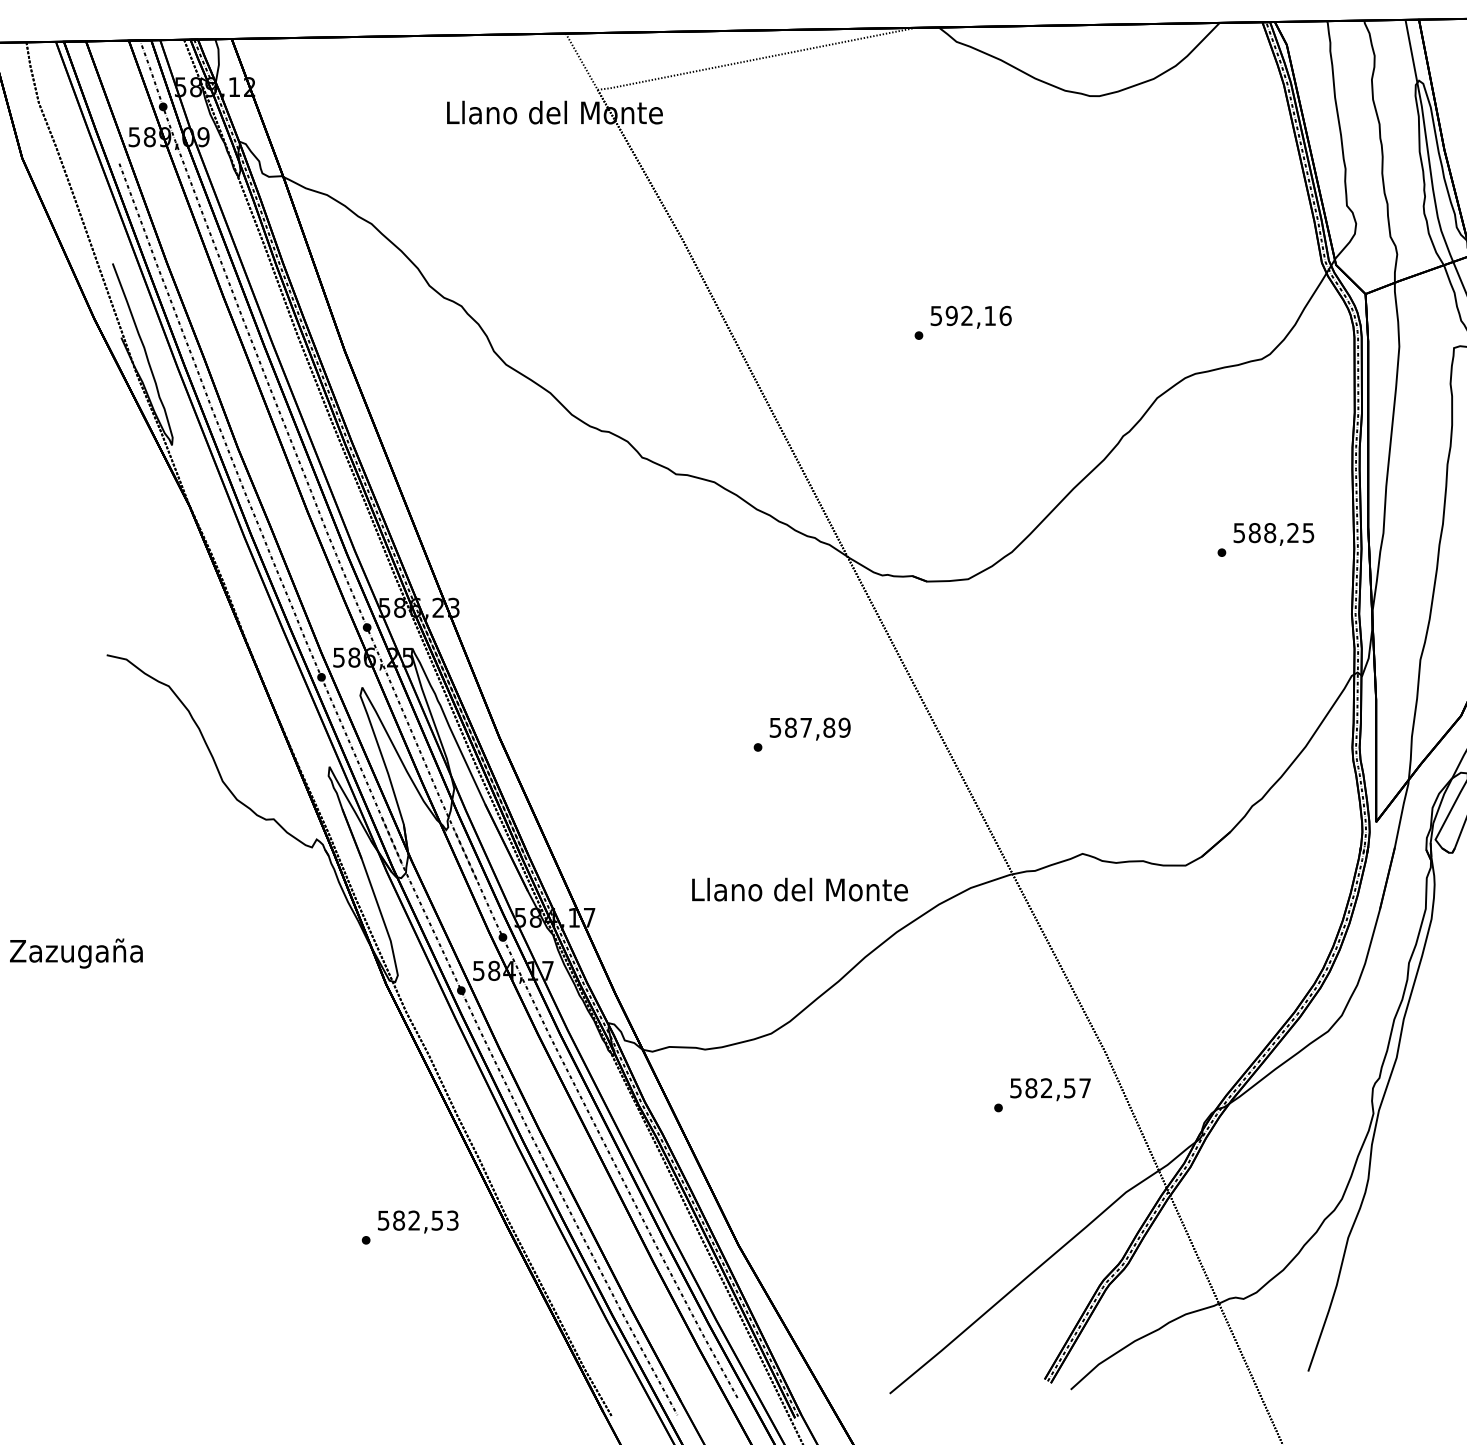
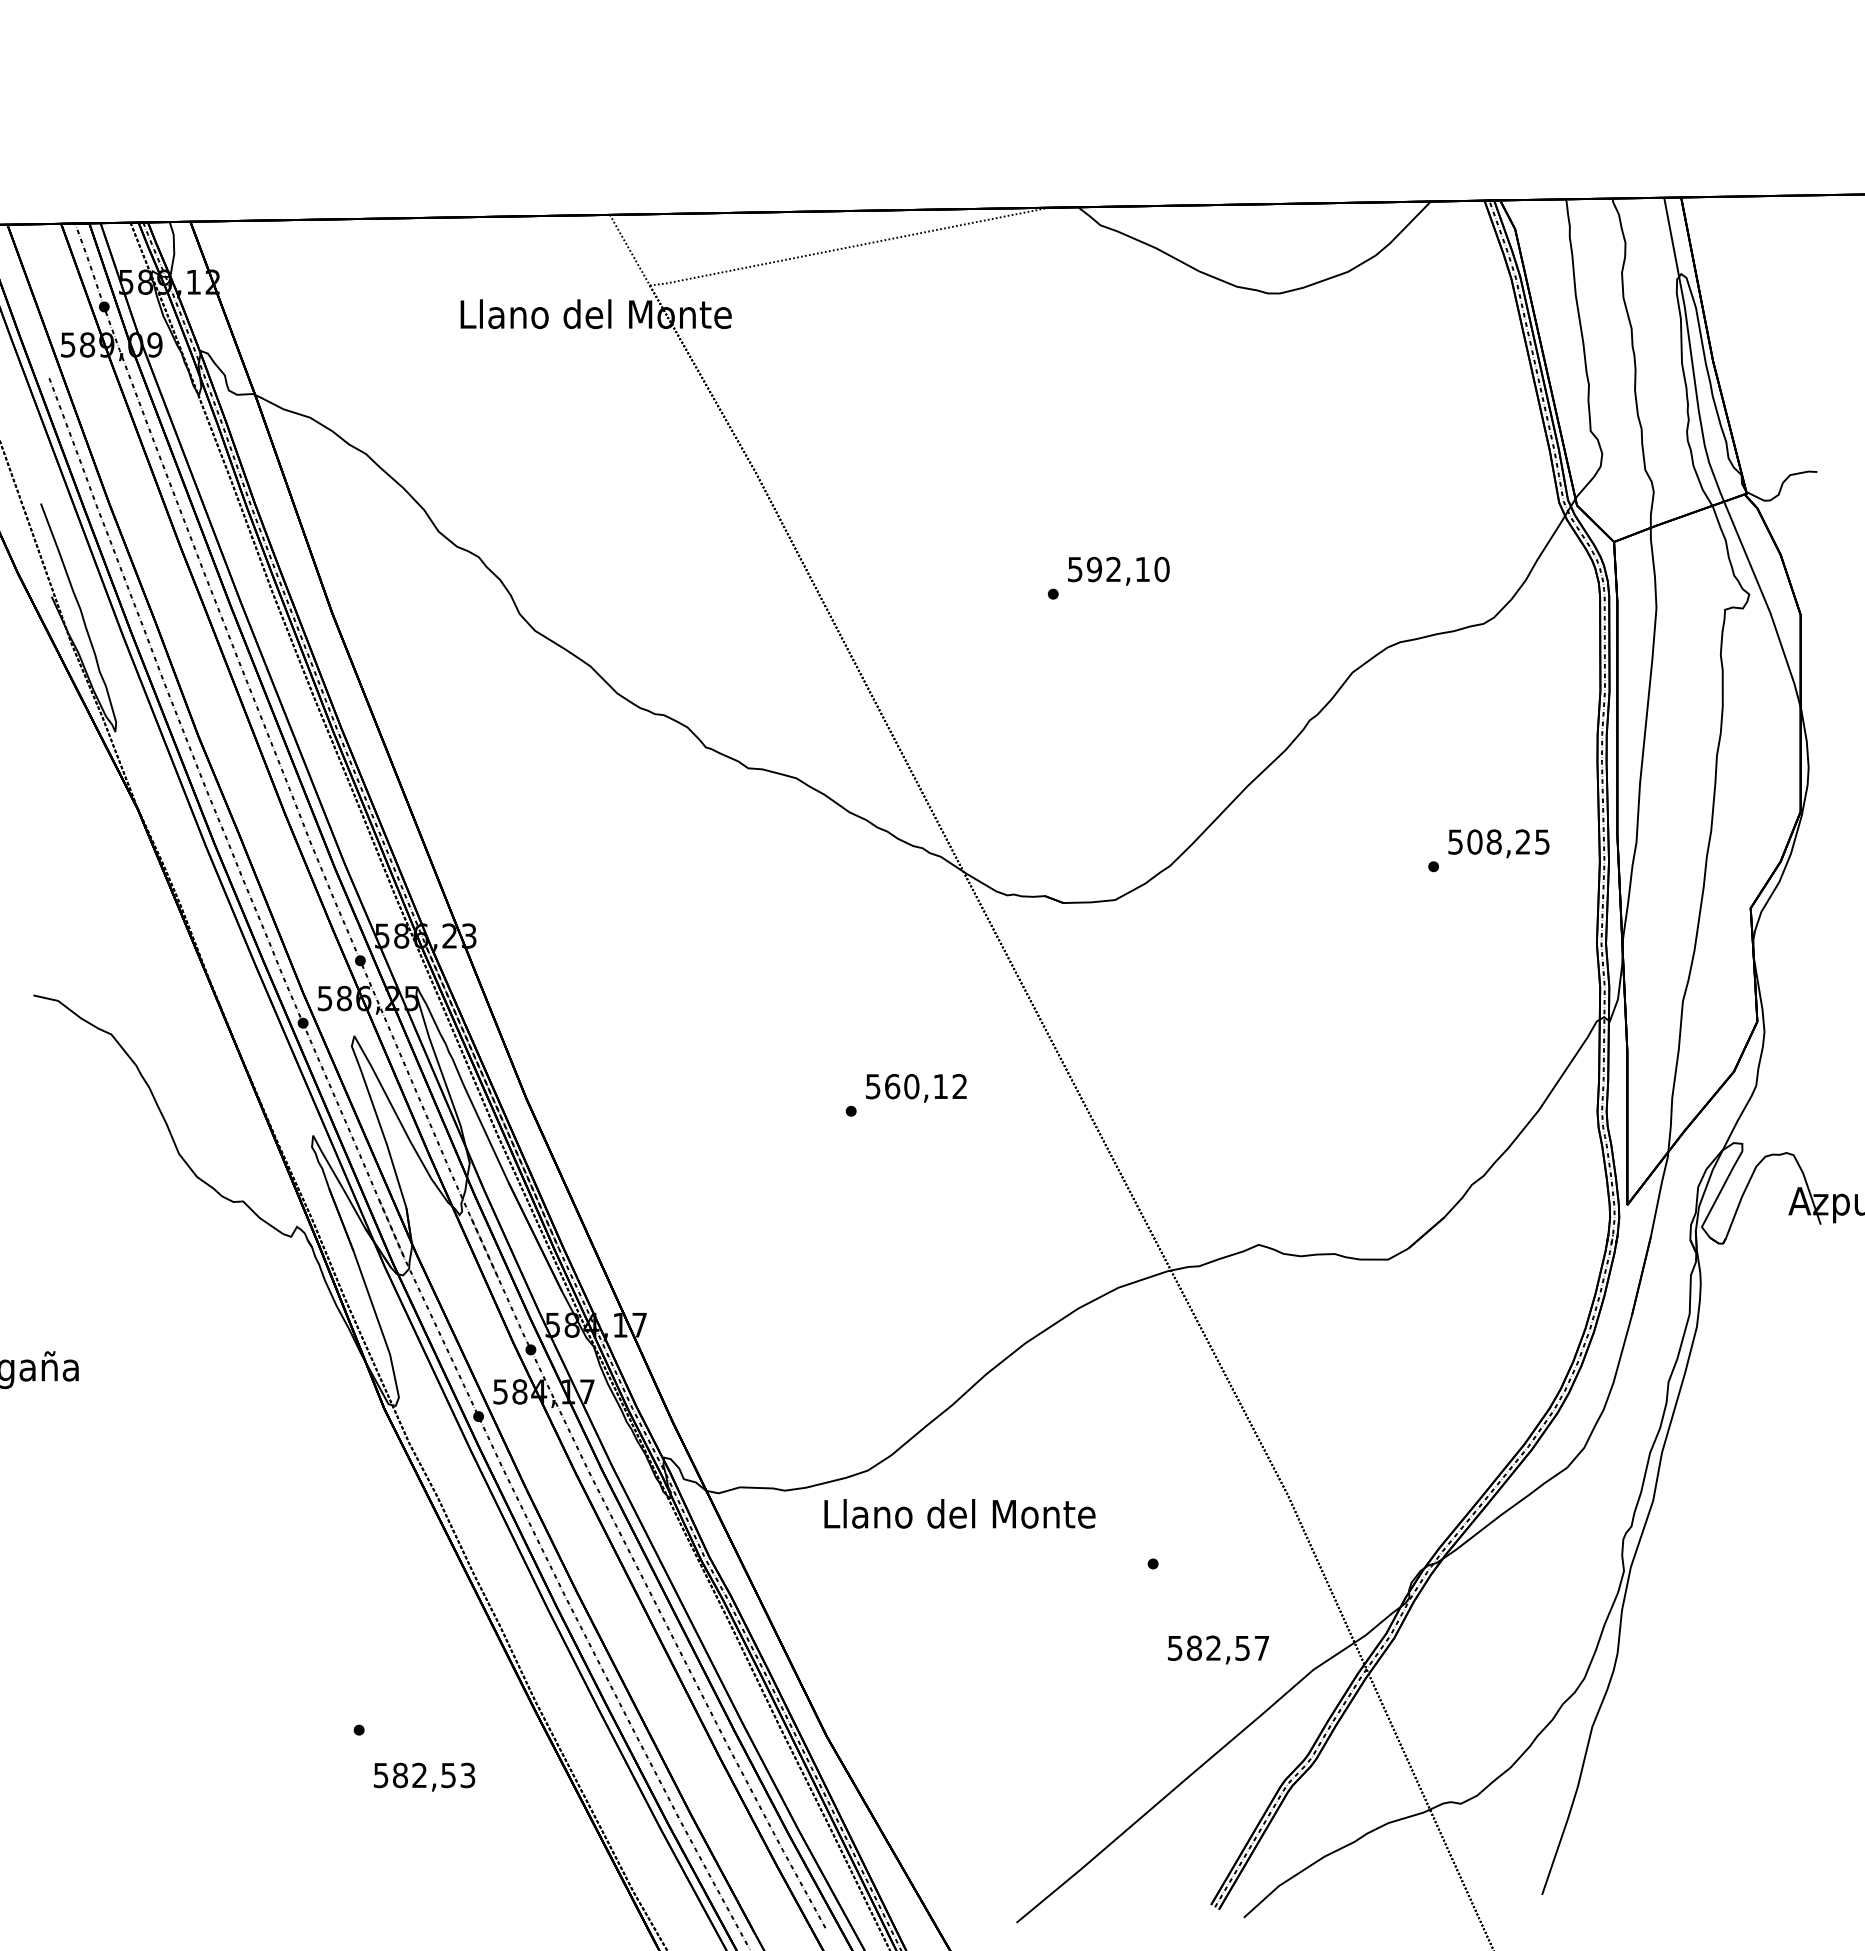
text: (1005, 315) -> (1161, 568), 592,16 -> 592,10
text: (1254, 532) -> (1474, 841), 588,25 -> 508,25
text: (818, 727) -> (926, 1086), 587,89 -> 560,12
text: (799, 889) -> (959, 1513), moved
text: (1050, 1089) -> (1218, 1649), moved
text: (418, 1221) -> (424, 1776), moved

